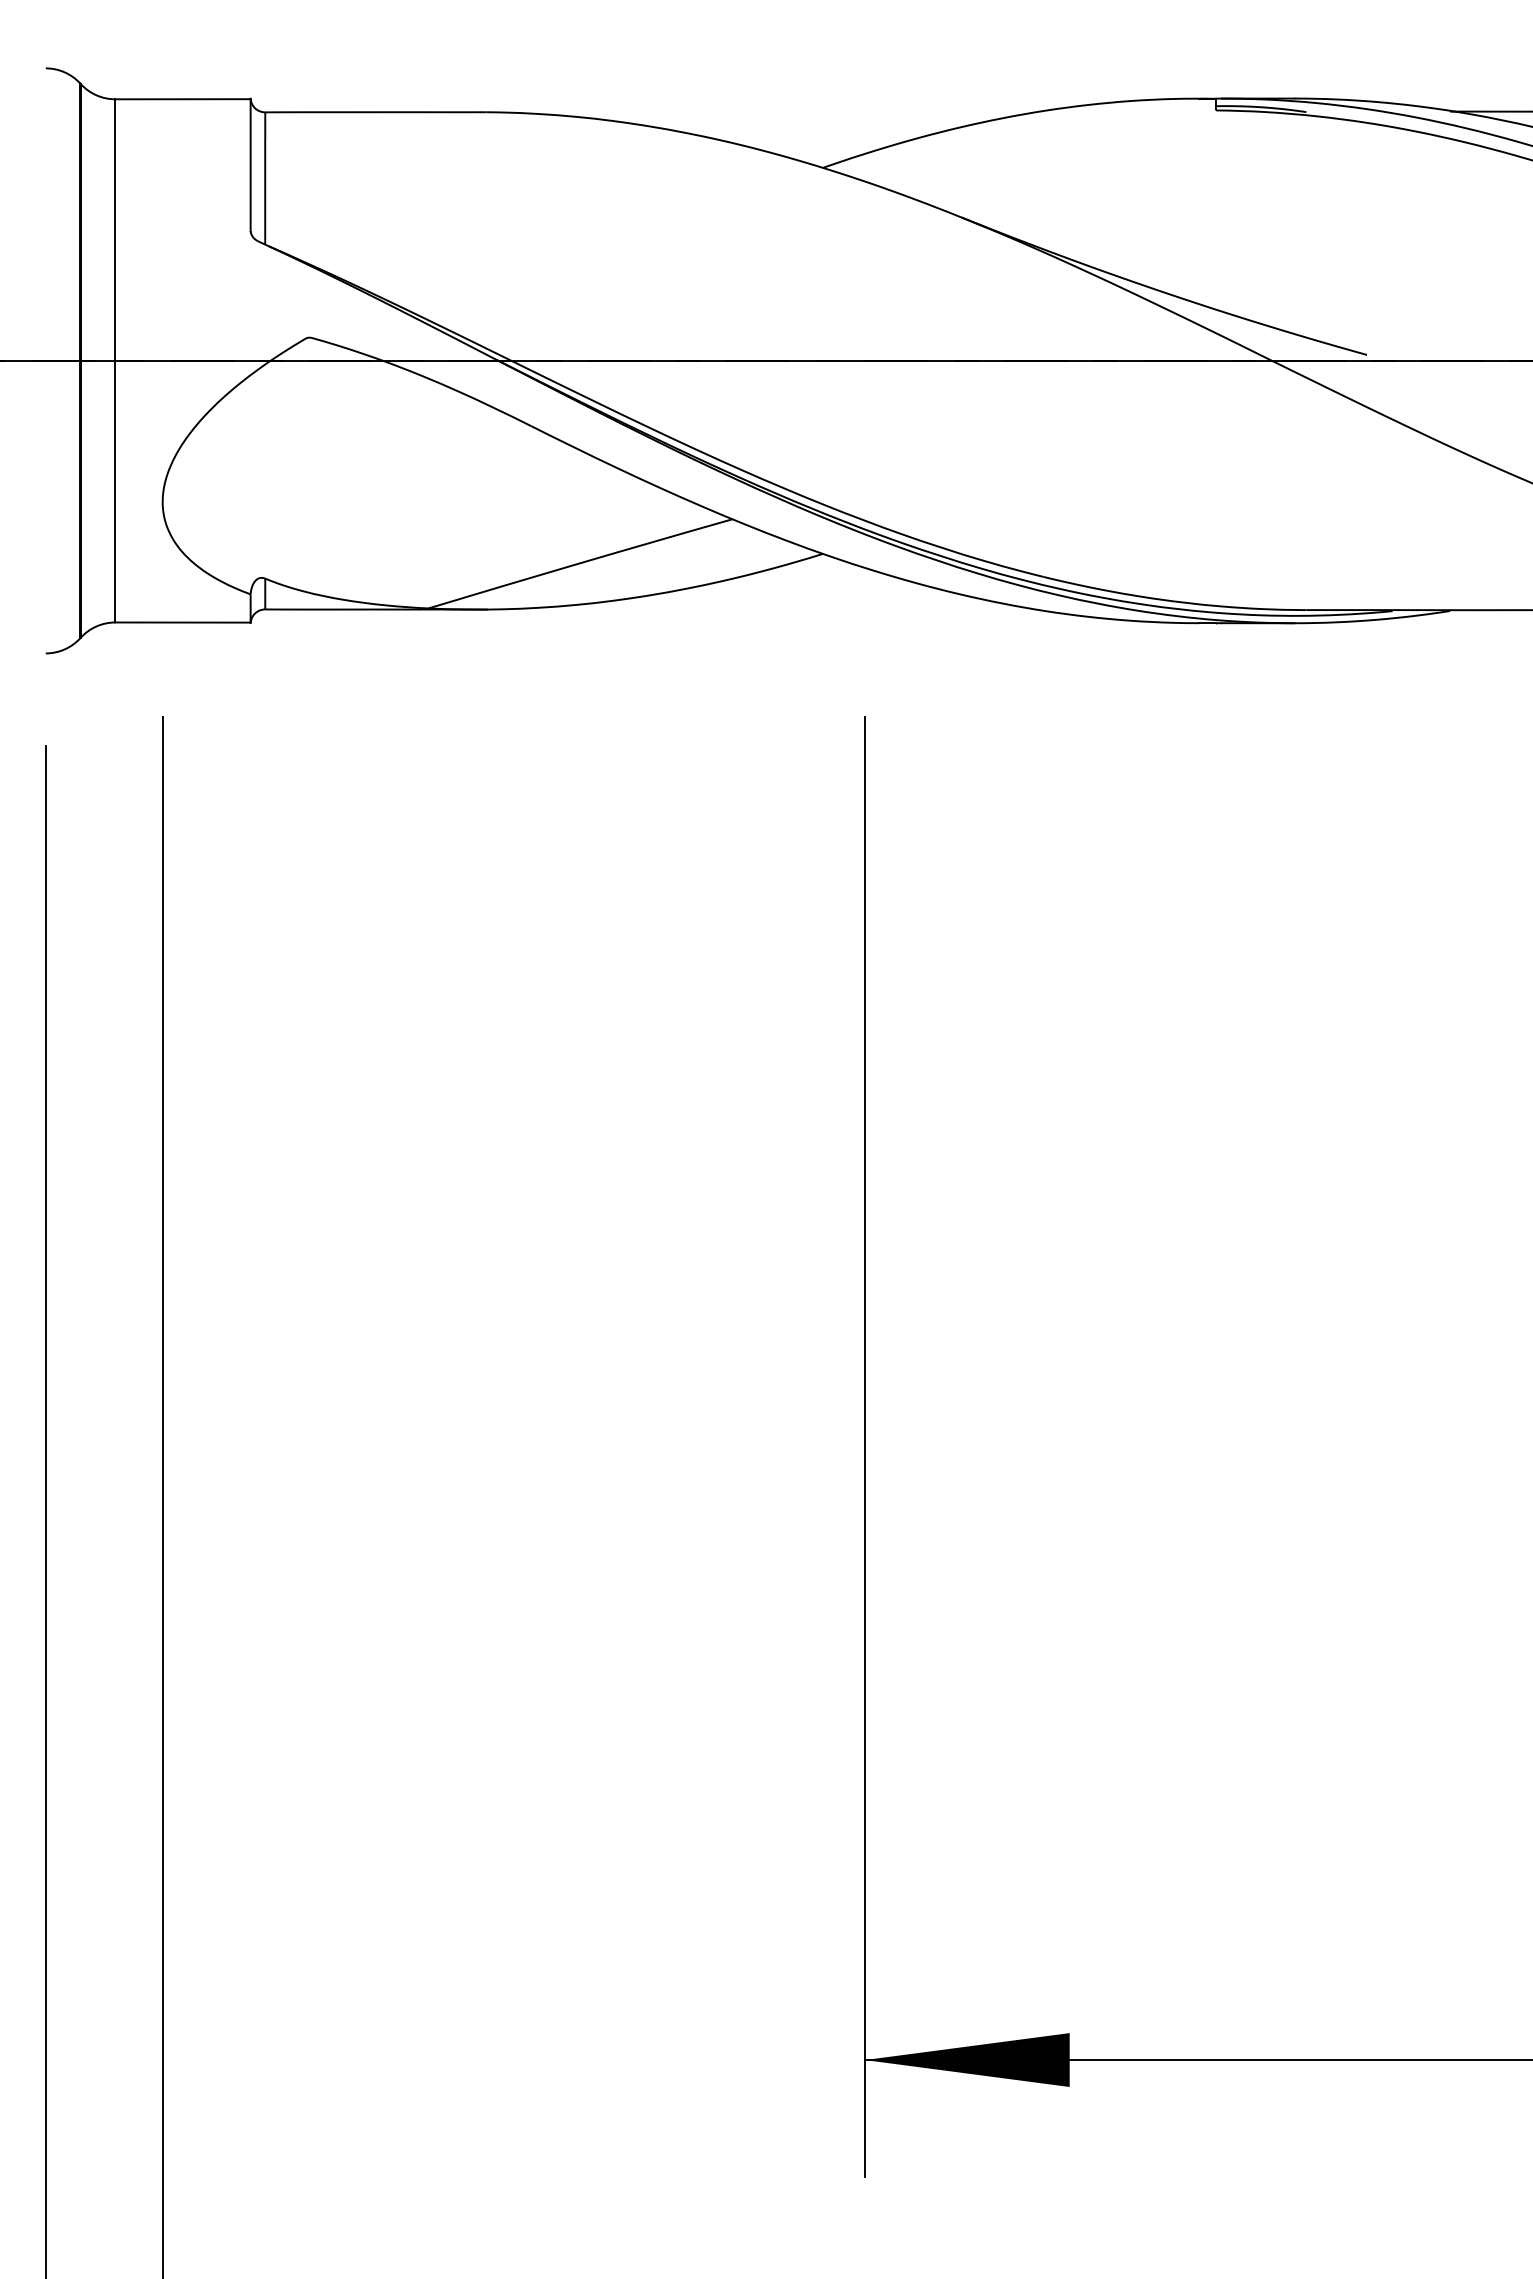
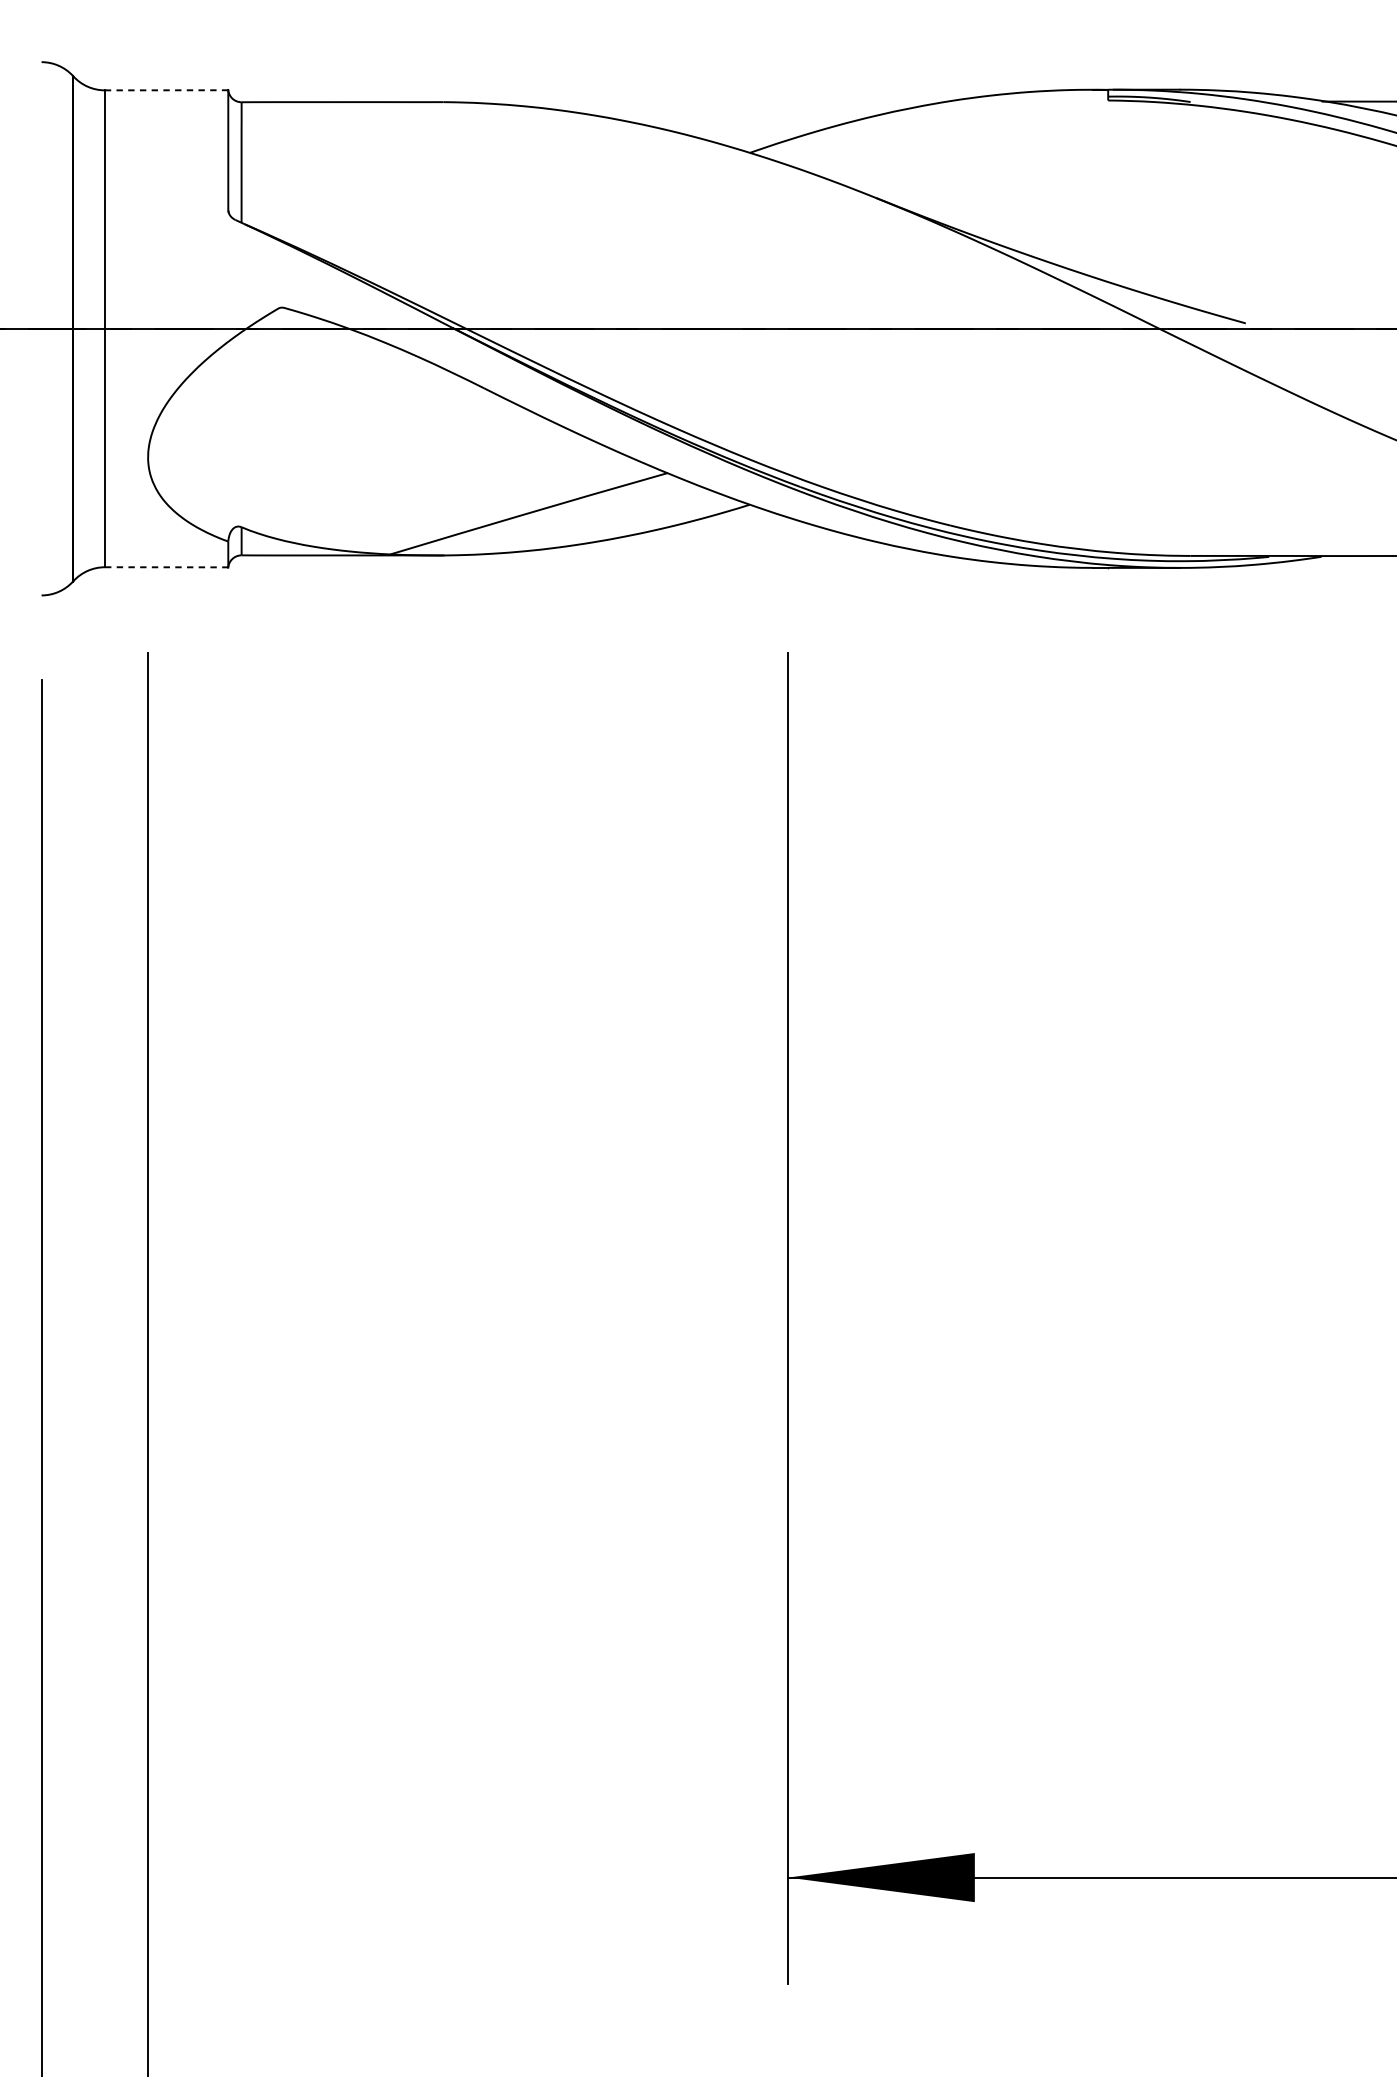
line: (183, 99) -> (167, 90), solid -> dashed
line: (183, 622) -> (167, 567), solid -> dashed

